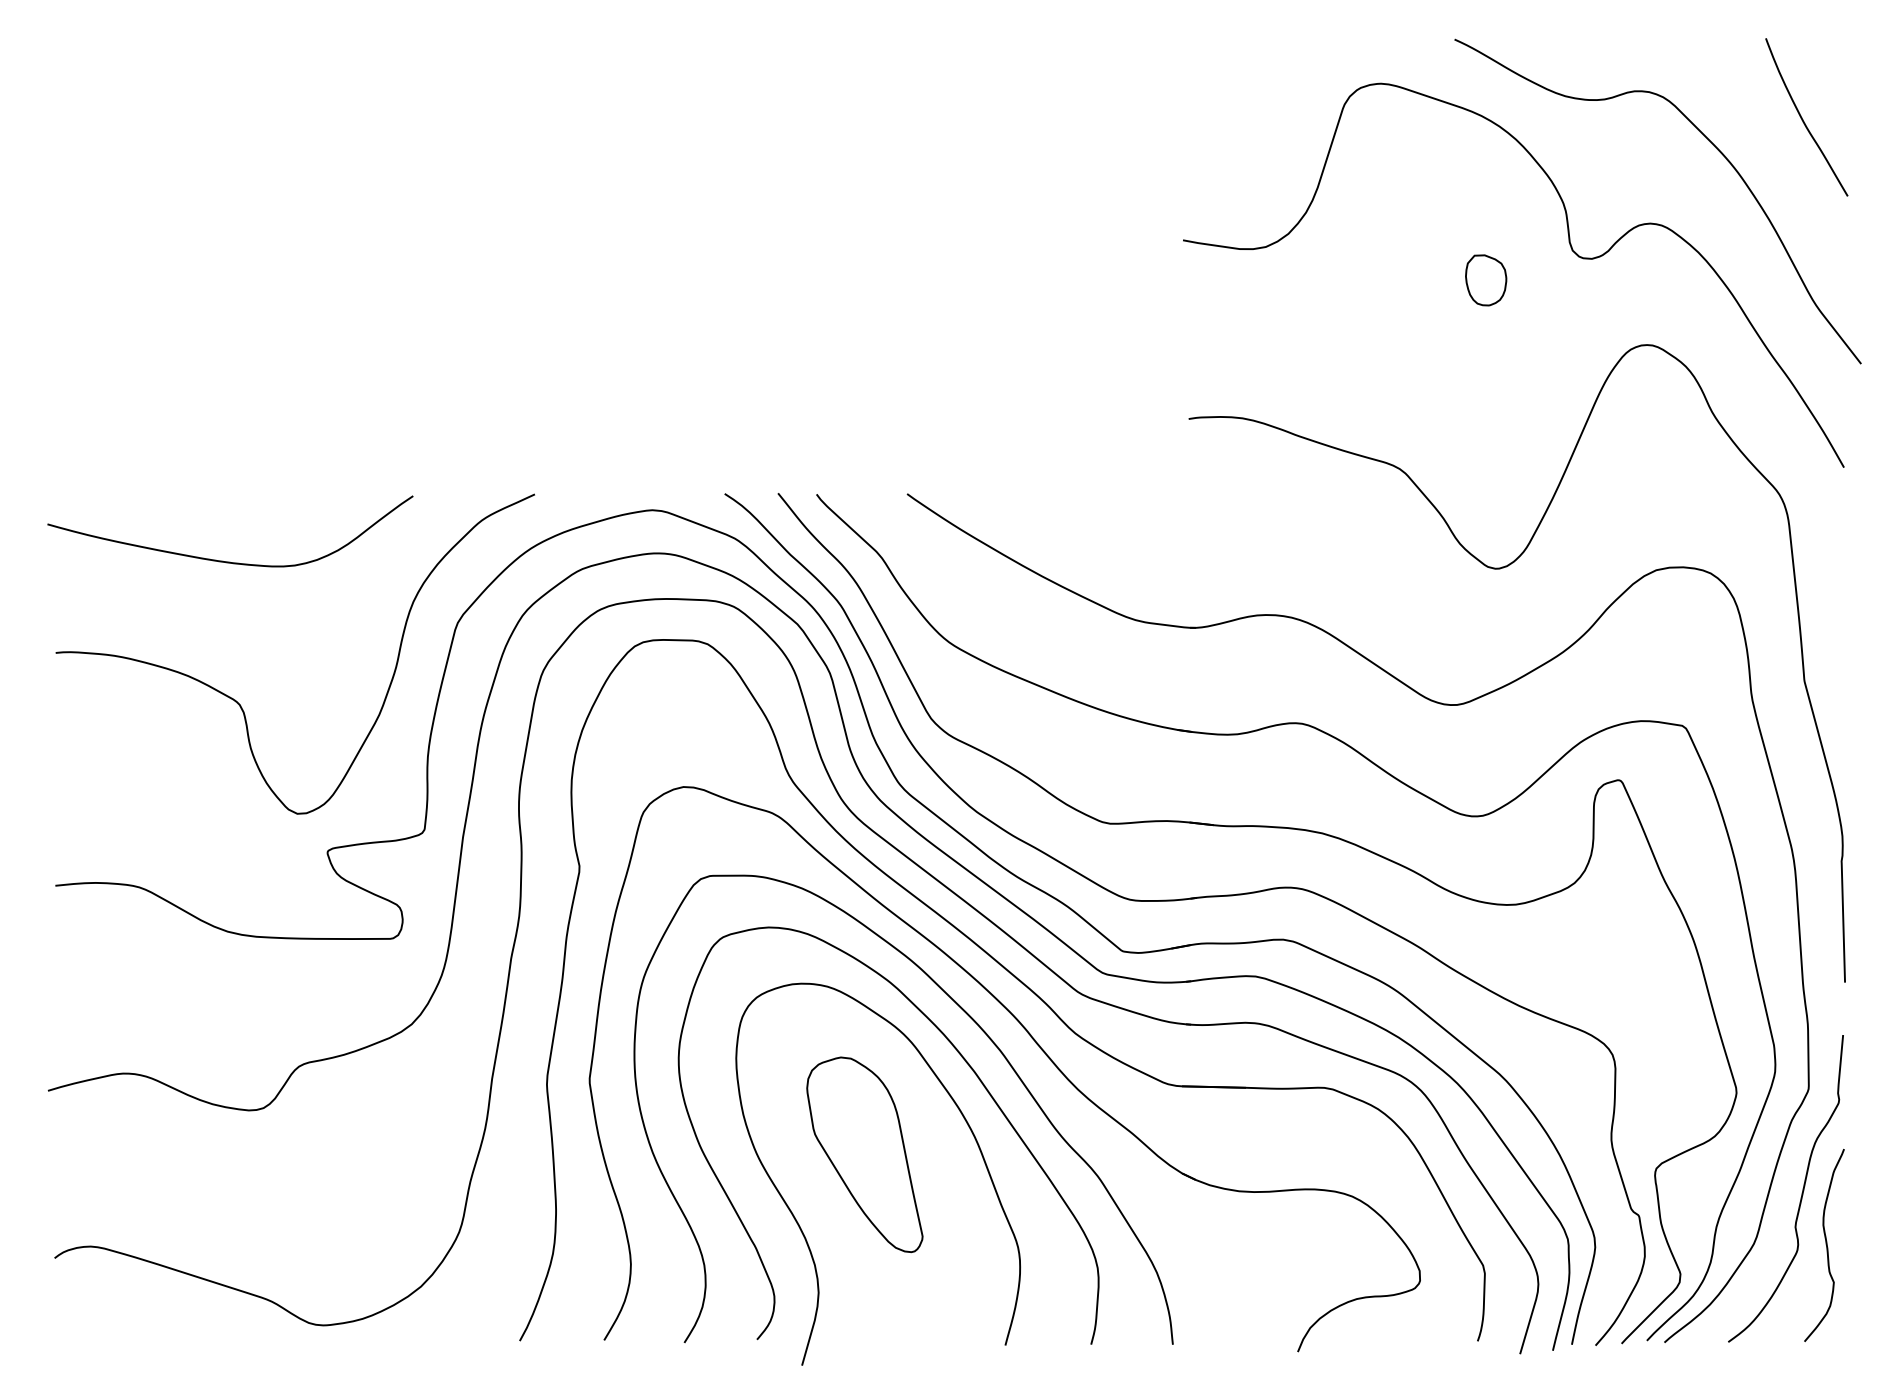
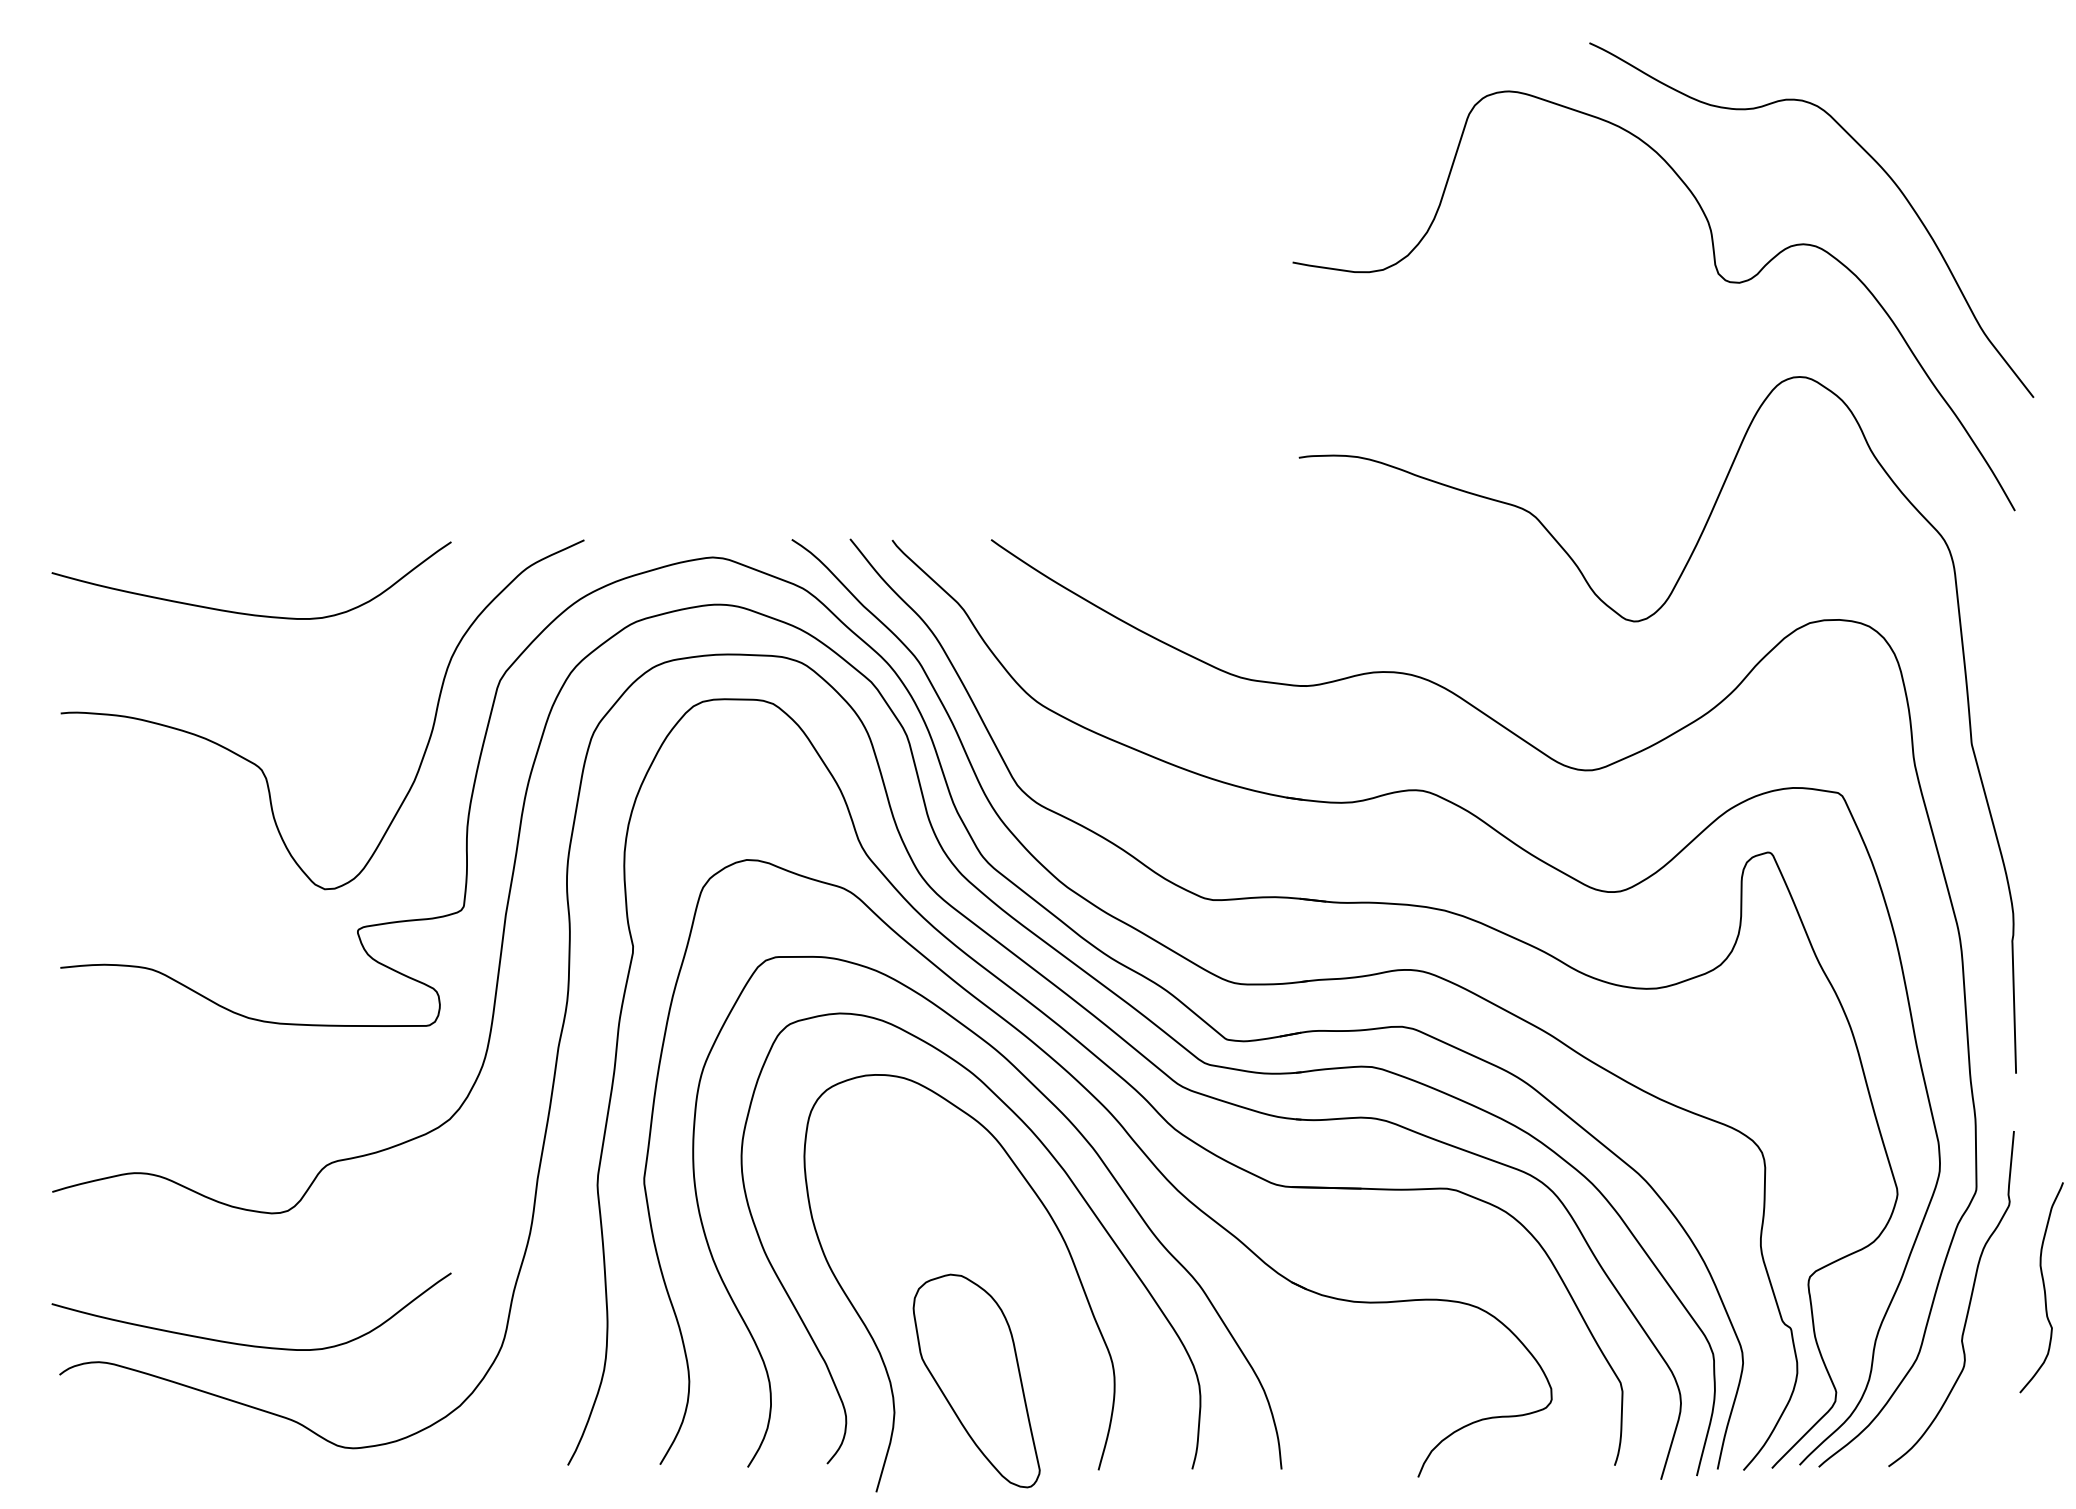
curve: (1803, 119) -> (1970, 130), removed
part: (1486, 280) -> (1624, 306), removed
part: (864, 1154) -> (976, 1380), moved
curve: (230, 1230) -> (251, 1344), added
curve: (1825, 1244) -> (2042, 1286), moved

